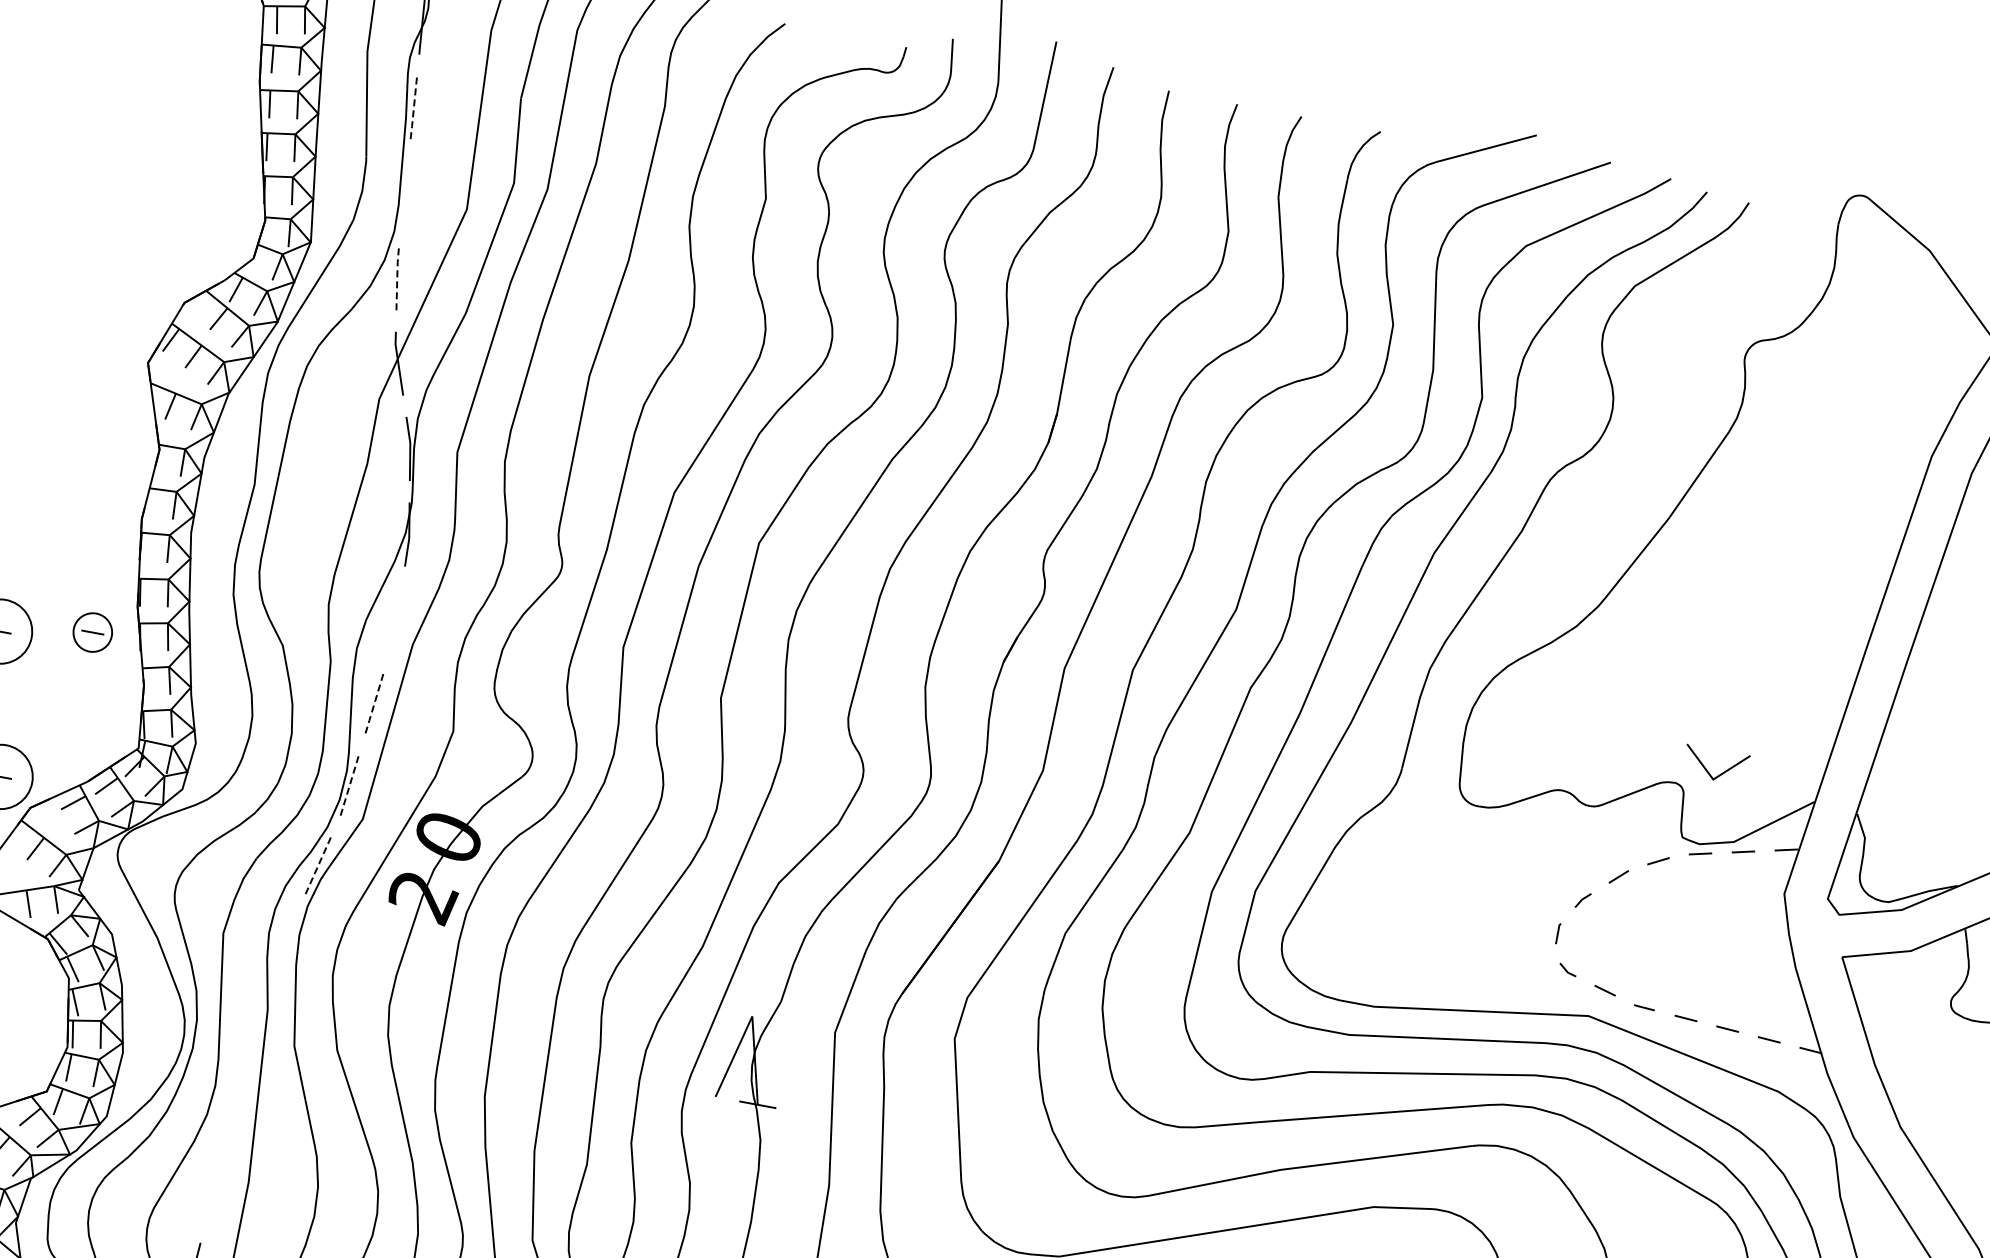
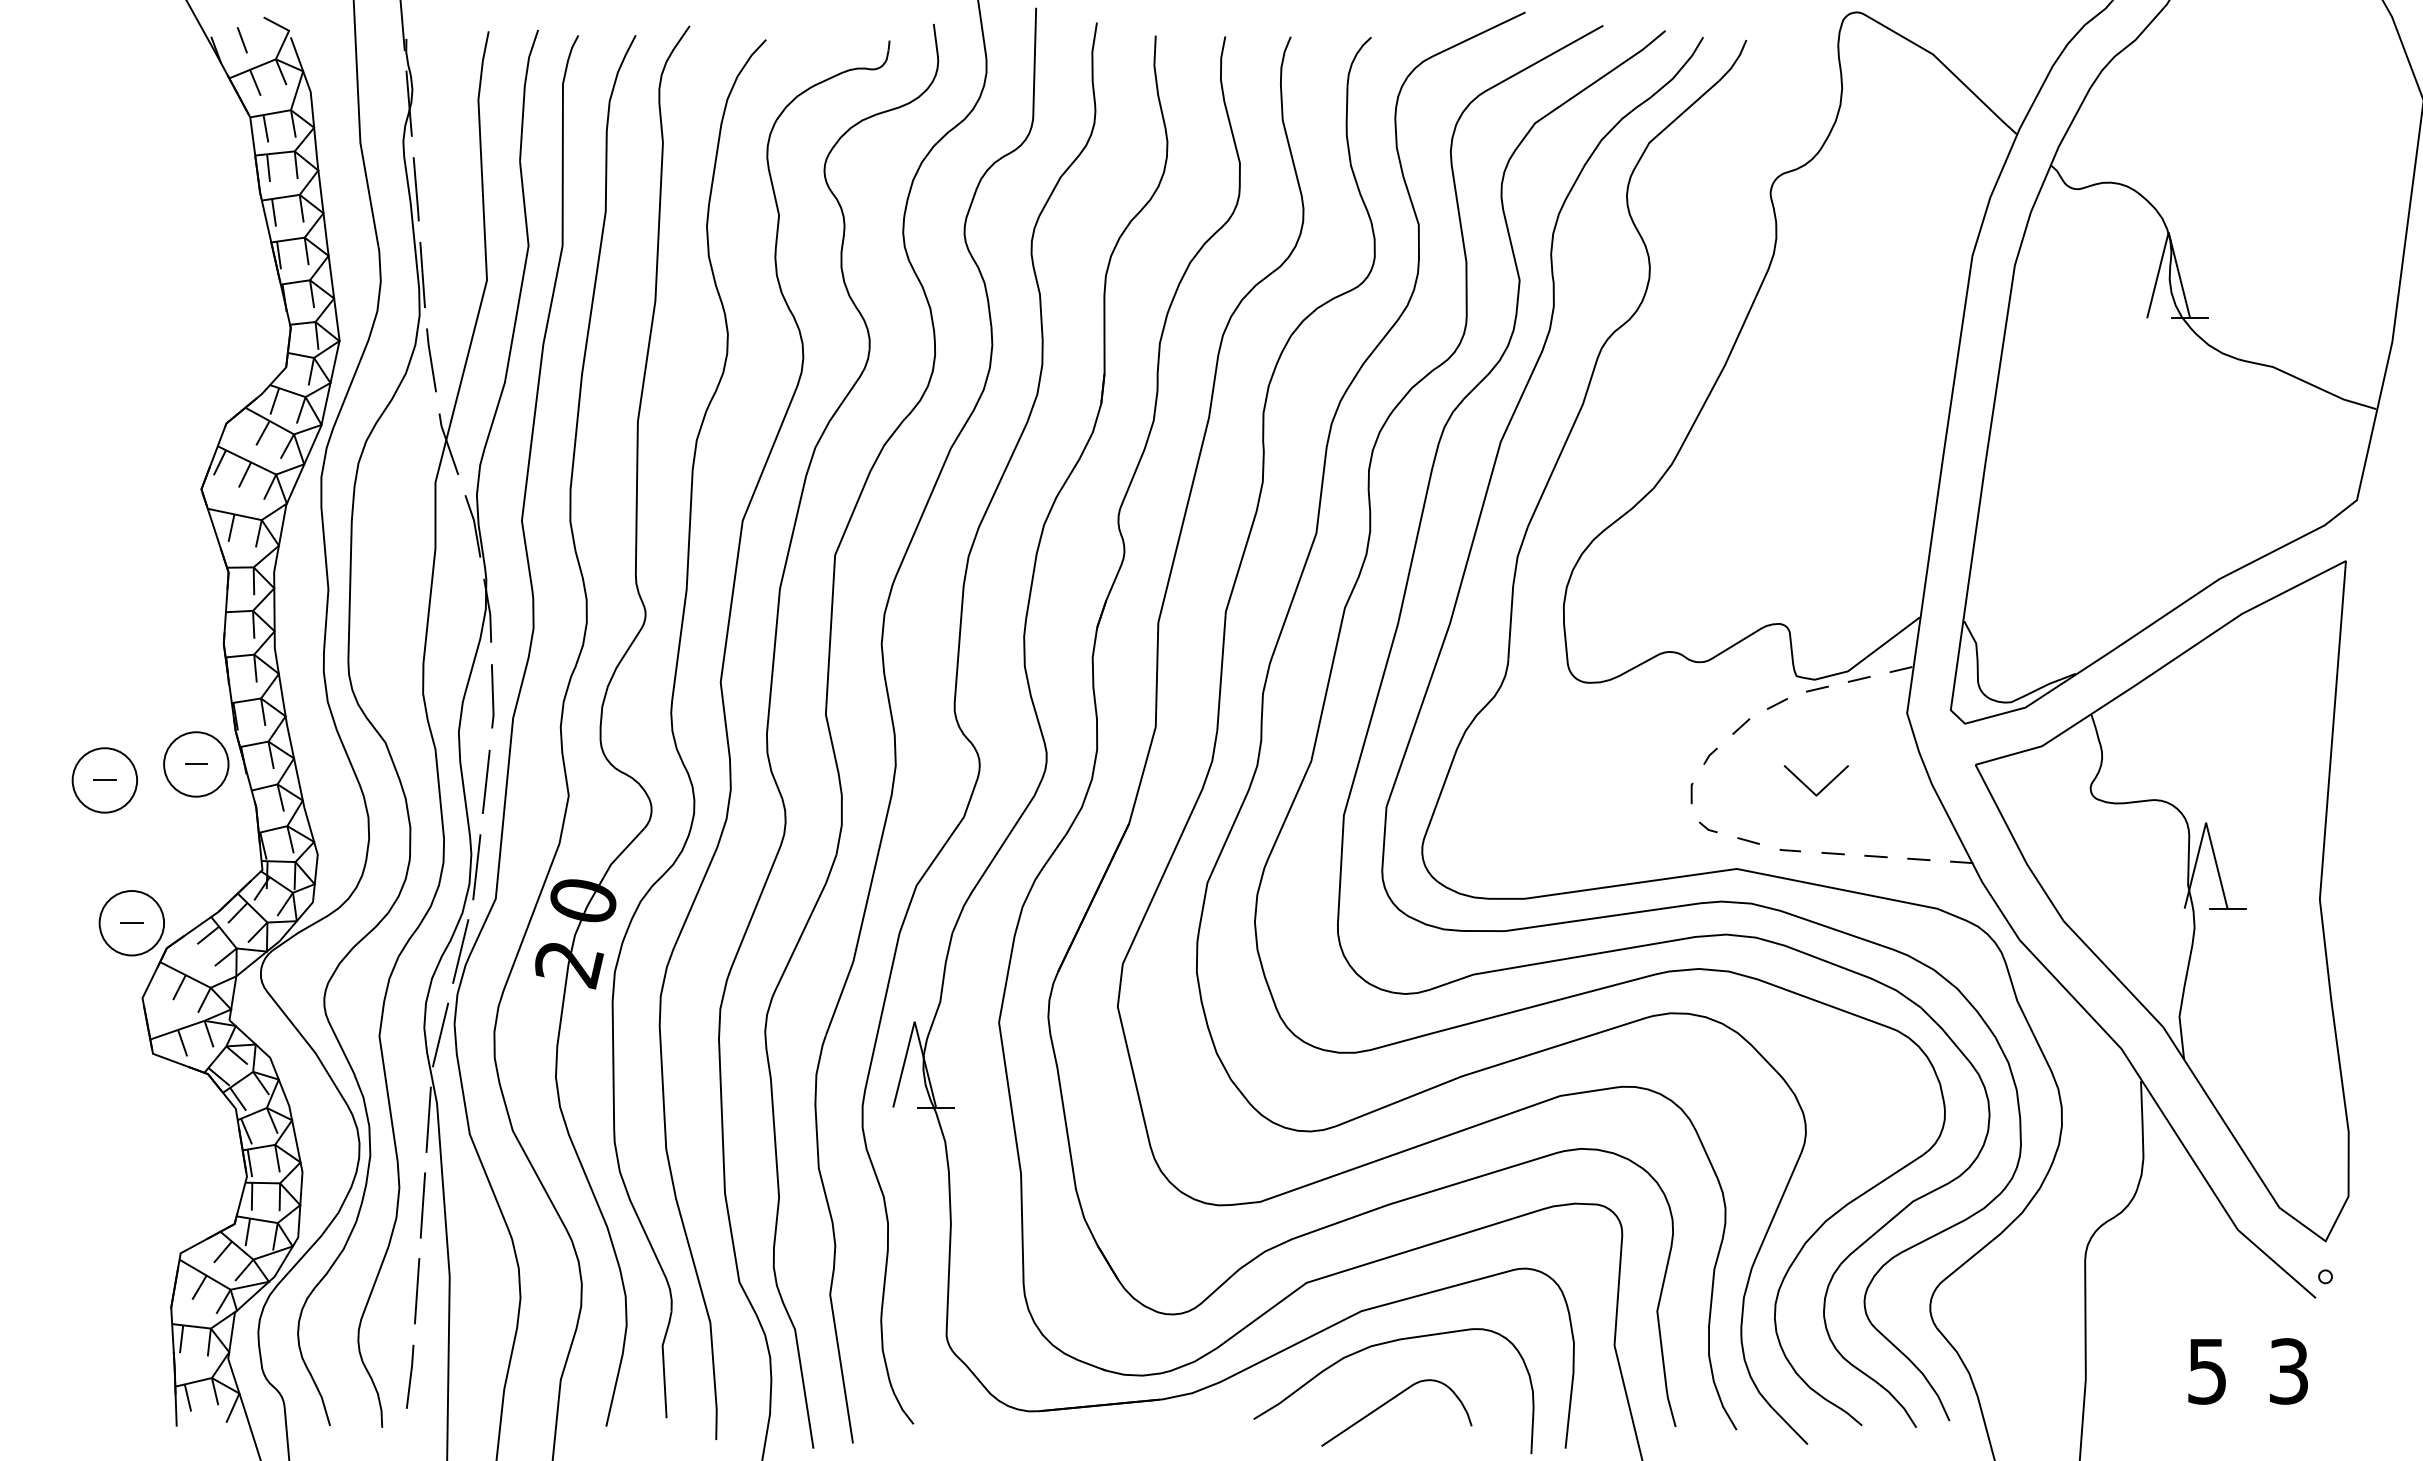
line: (414, 107) -> (416, 189), dashed -> solid
line: (404, 192) -> (422, 274), added
line: (396, 277) -> (430, 359), dashed -> solid
line: (396, 619) -> (492, 696), added
circle: (93, 632) -> (196, 764), size x1.67
line: (374, 703) -> (486, 782), dashed -> solid
line: (1707, 769) -> (1808, 786), moved
line: (349, 783) -> (476, 866), dashed -> solid
line: (318, 864) -> (460, 951), dashed -> solid
line: (283, 942) -> (440, 1034), added
line: (256, 1023) -> (428, 1119), added
line: (234, 1107) -> (422, 1205), added
line: (214, 1191) -> (417, 1291), added

